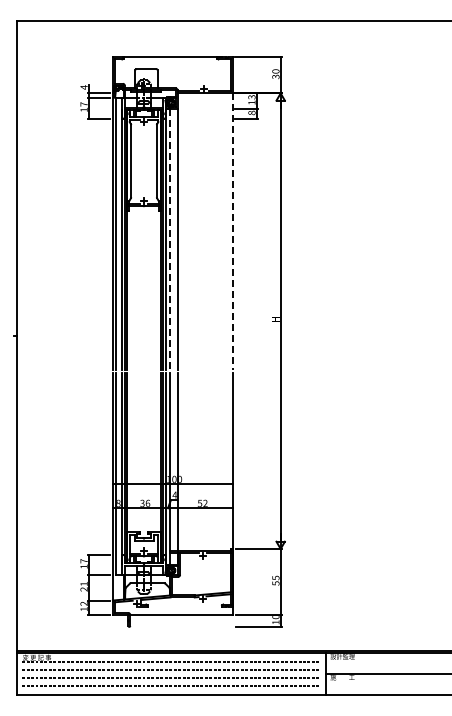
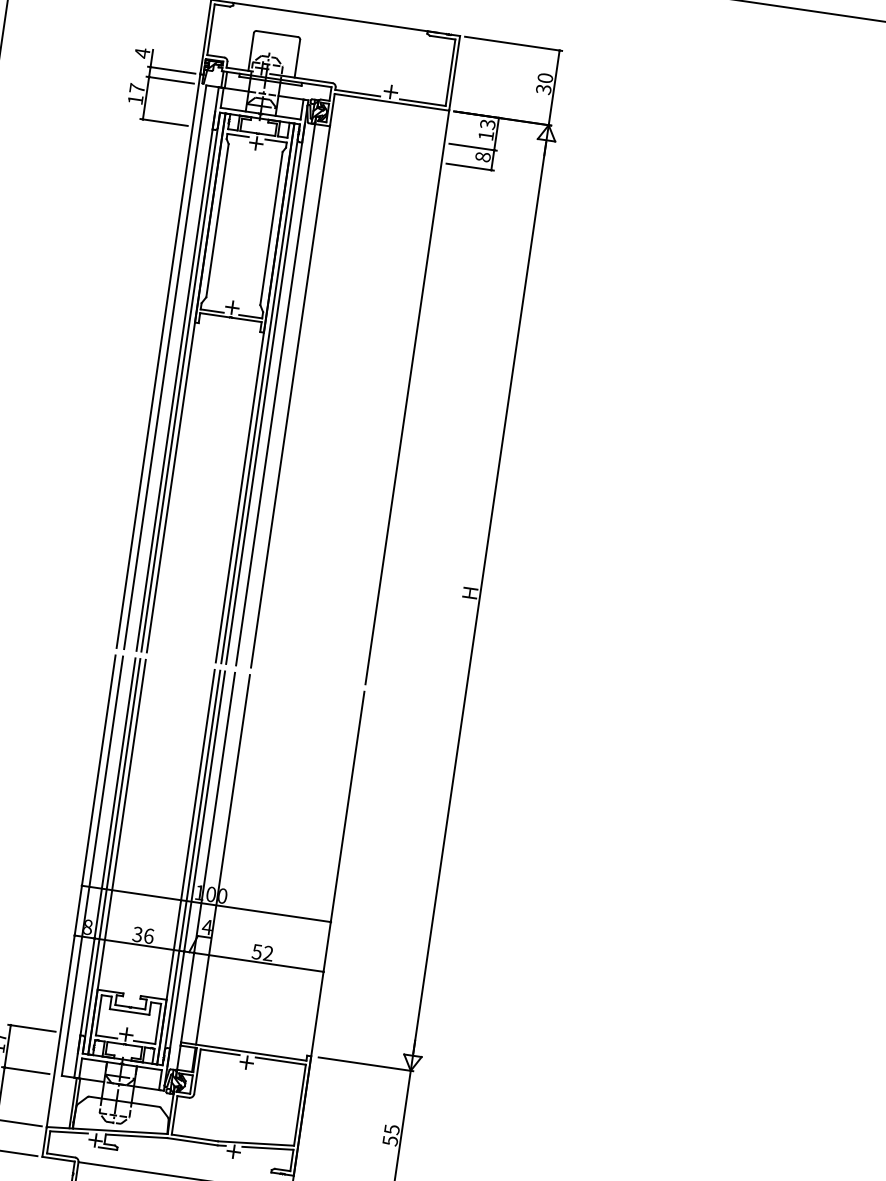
line: (232, 231) -> (406, 397), dashed -> solid
line: (170, 239) -> (275, 395), dashed -> solid

